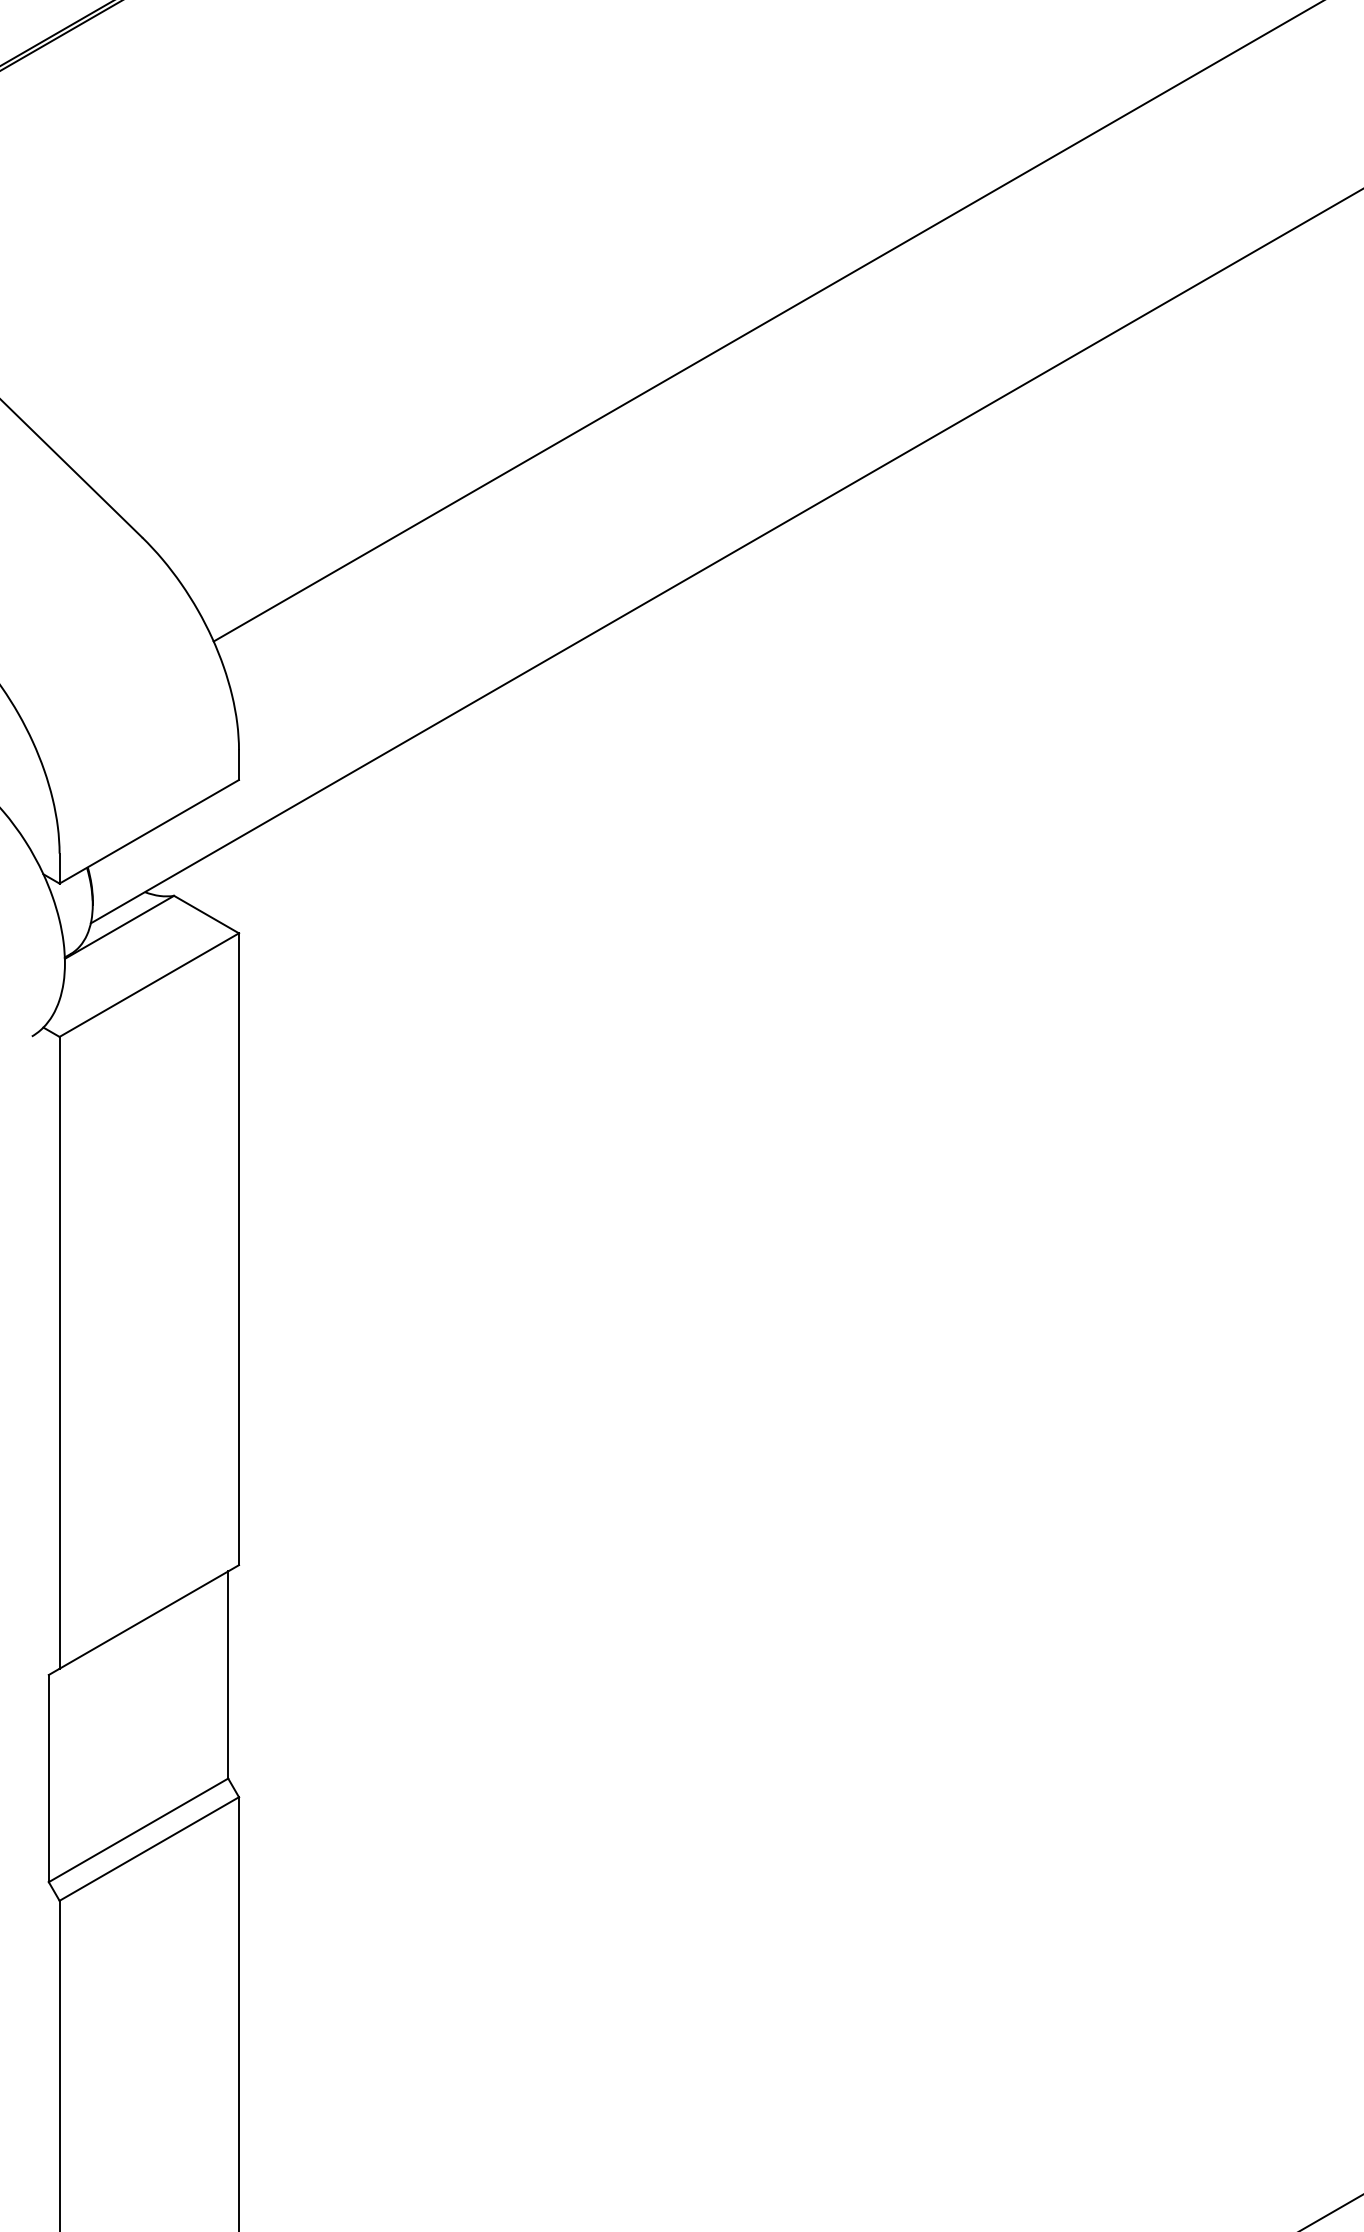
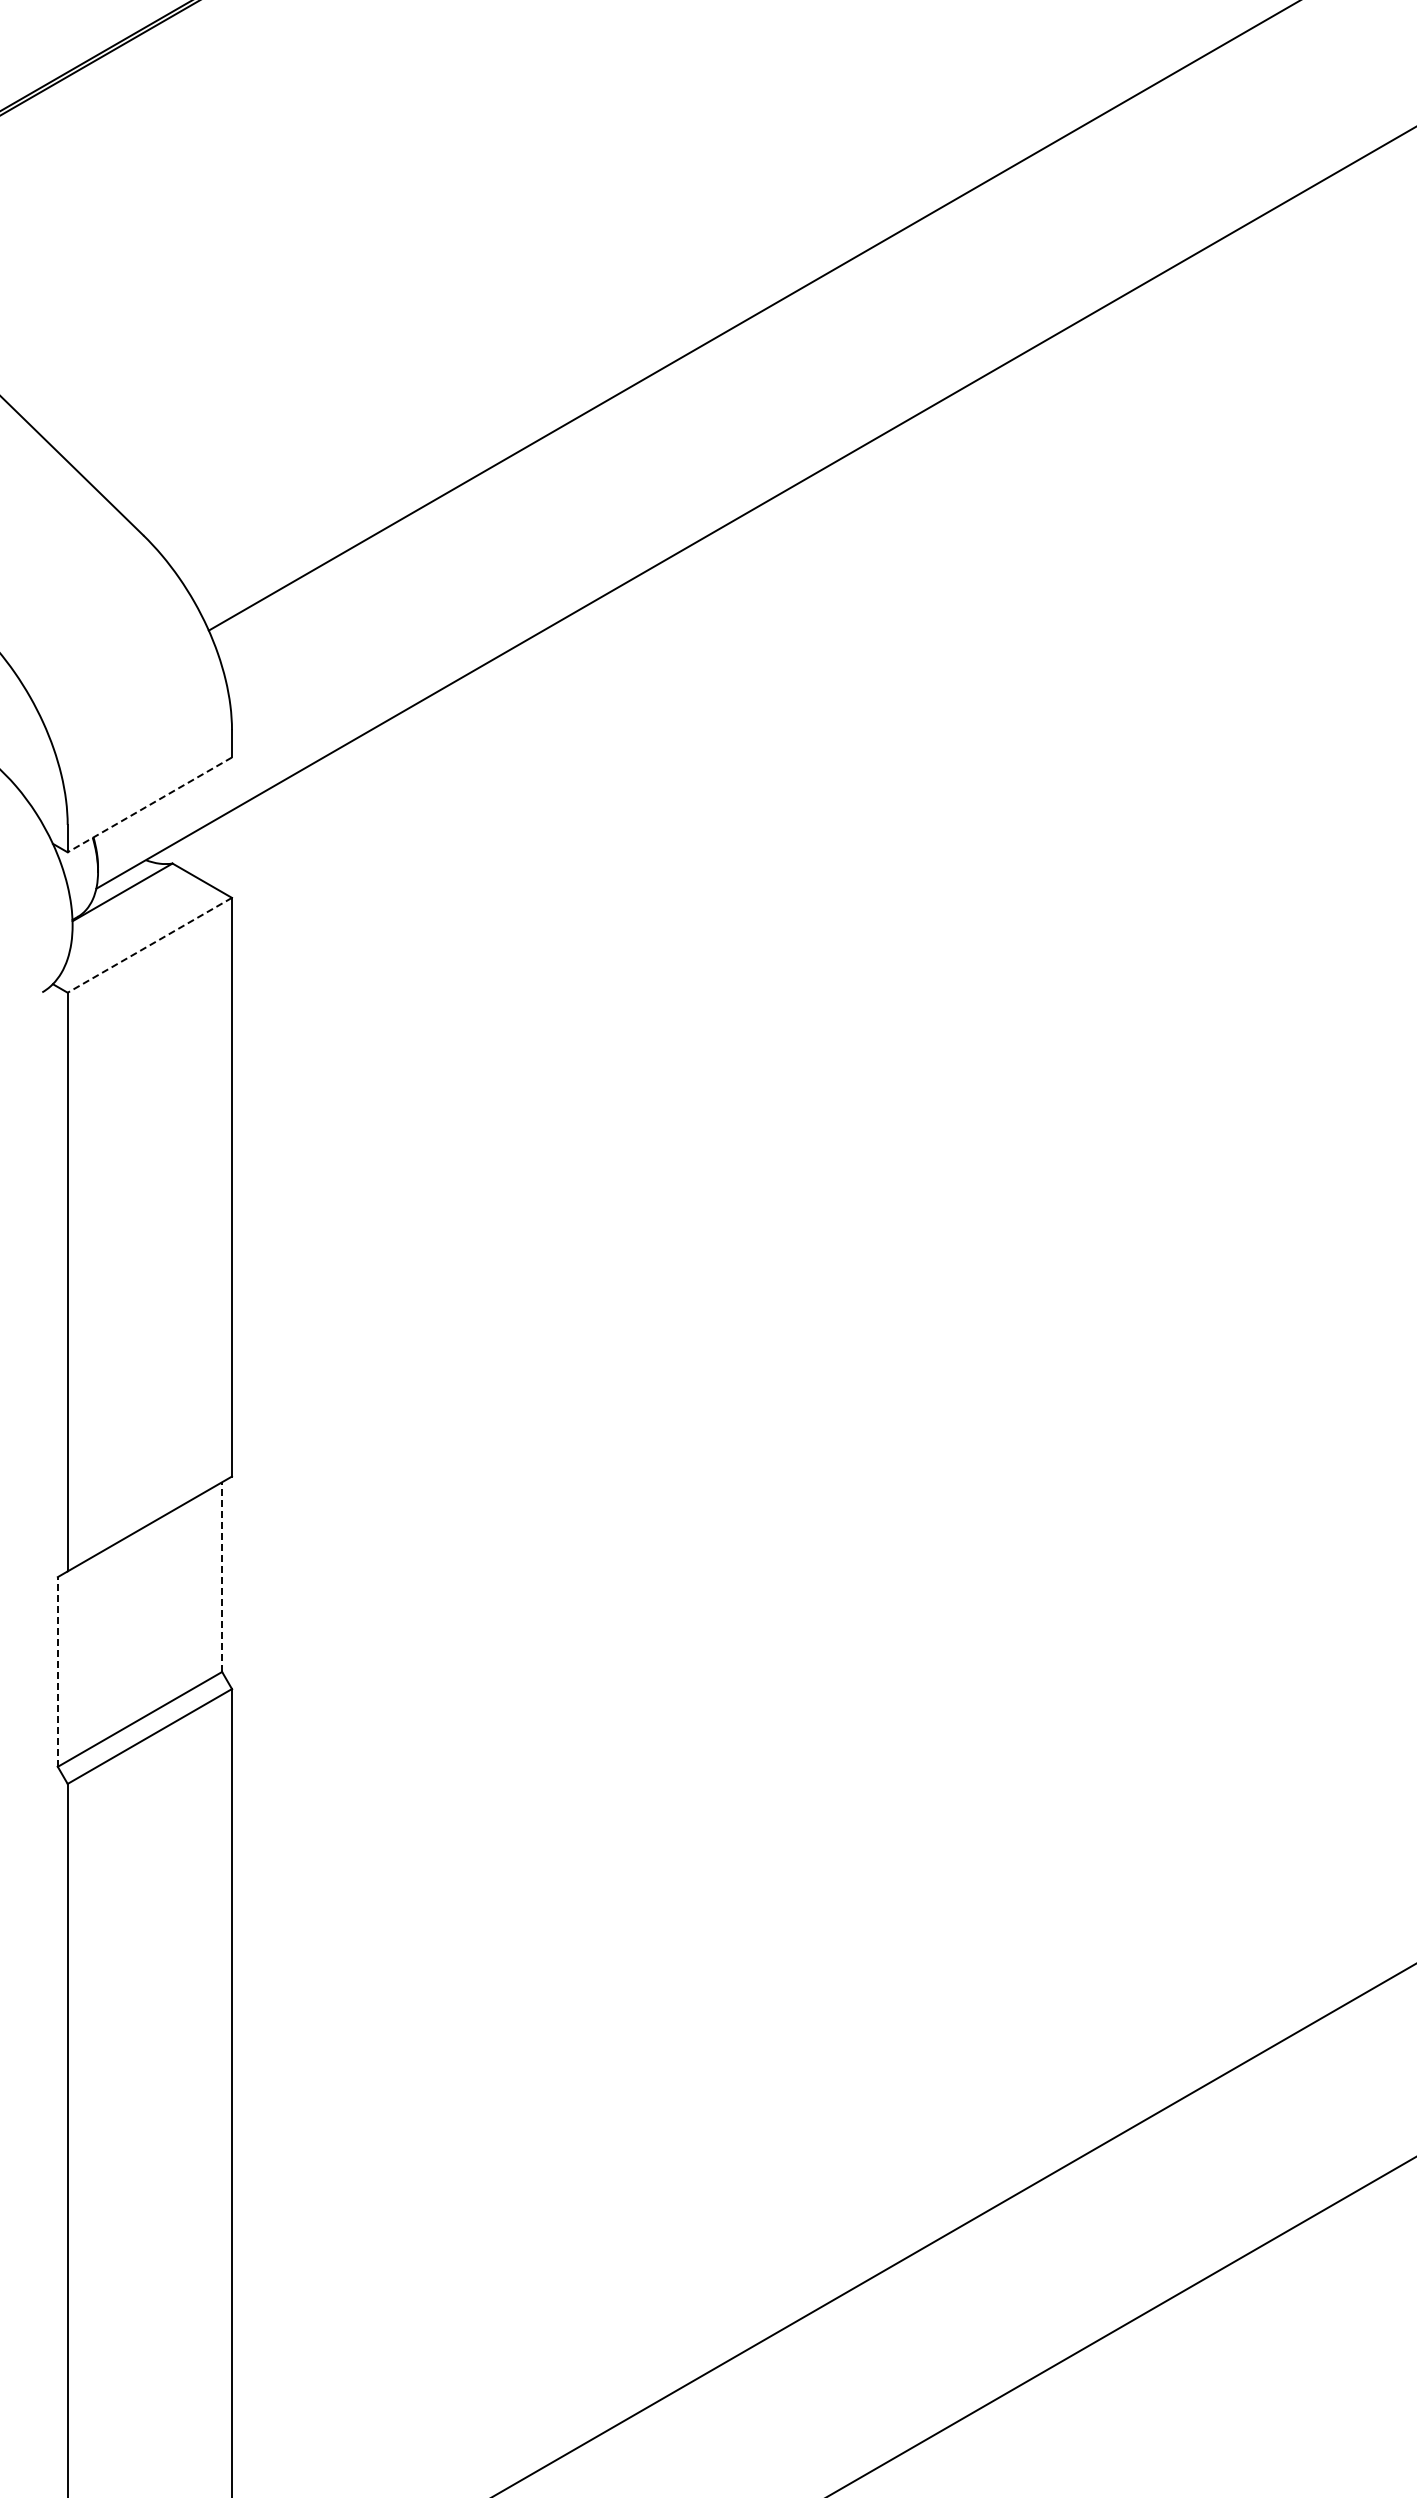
line: (148, 831) -> (149, 804), solid -> dashed
line: (148, 985) -> (149, 945), solid -> dashed
line: (228, 1675) -> (222, 1577), solid -> dashed
line: (48, 1778) -> (57, 1671), solid -> dashed

